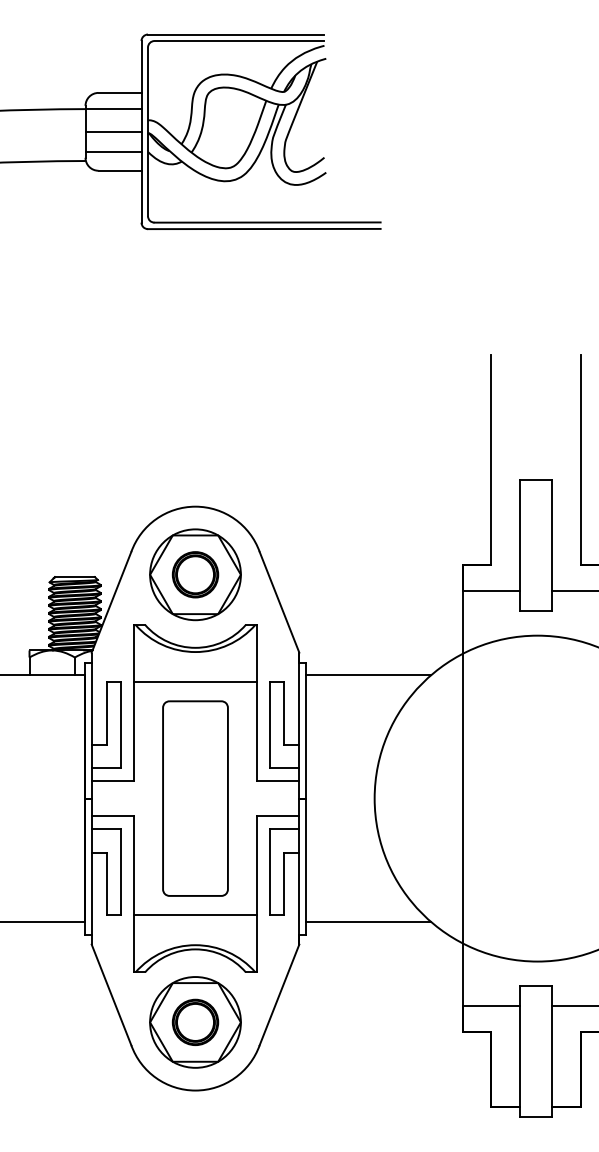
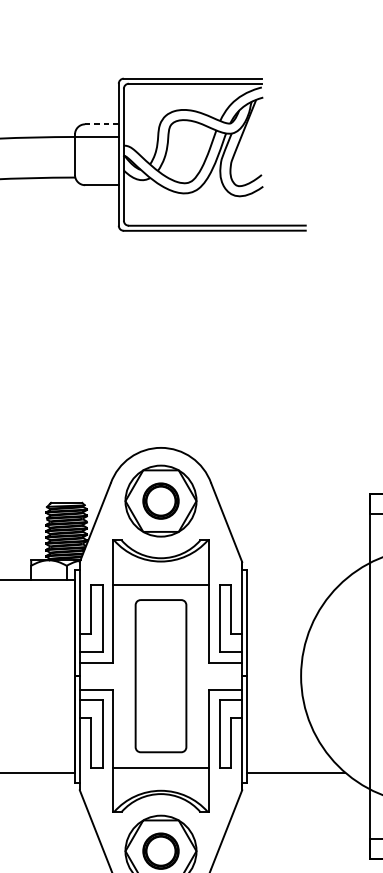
line: (120, 92) -> (102, 123), solid -> dashed
line: (113, 131) -> (96, 154), removed
line: (113, 152) -> (96, 170), removed
line: (368, 675) -> (296, 579), removed

